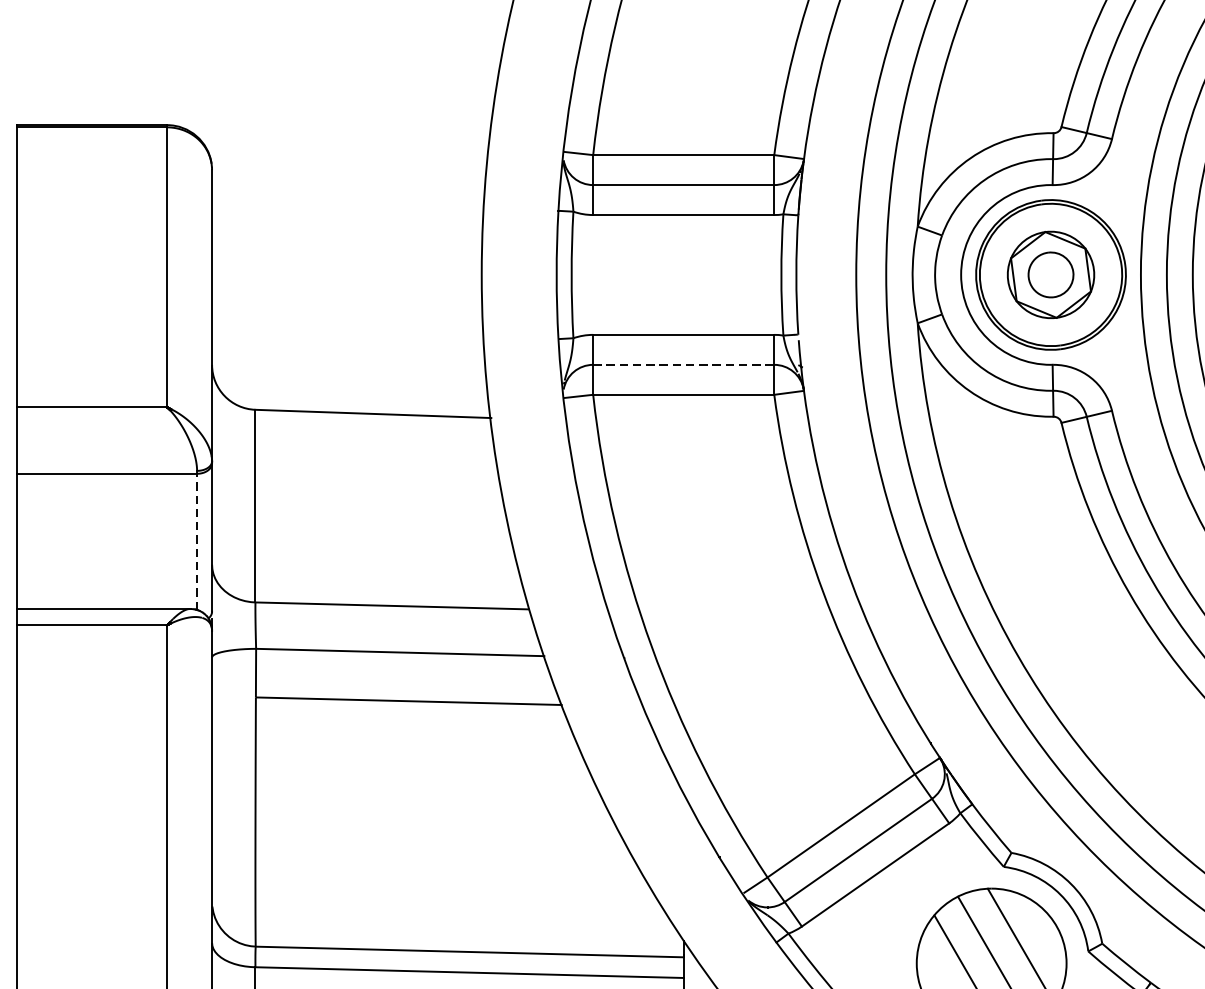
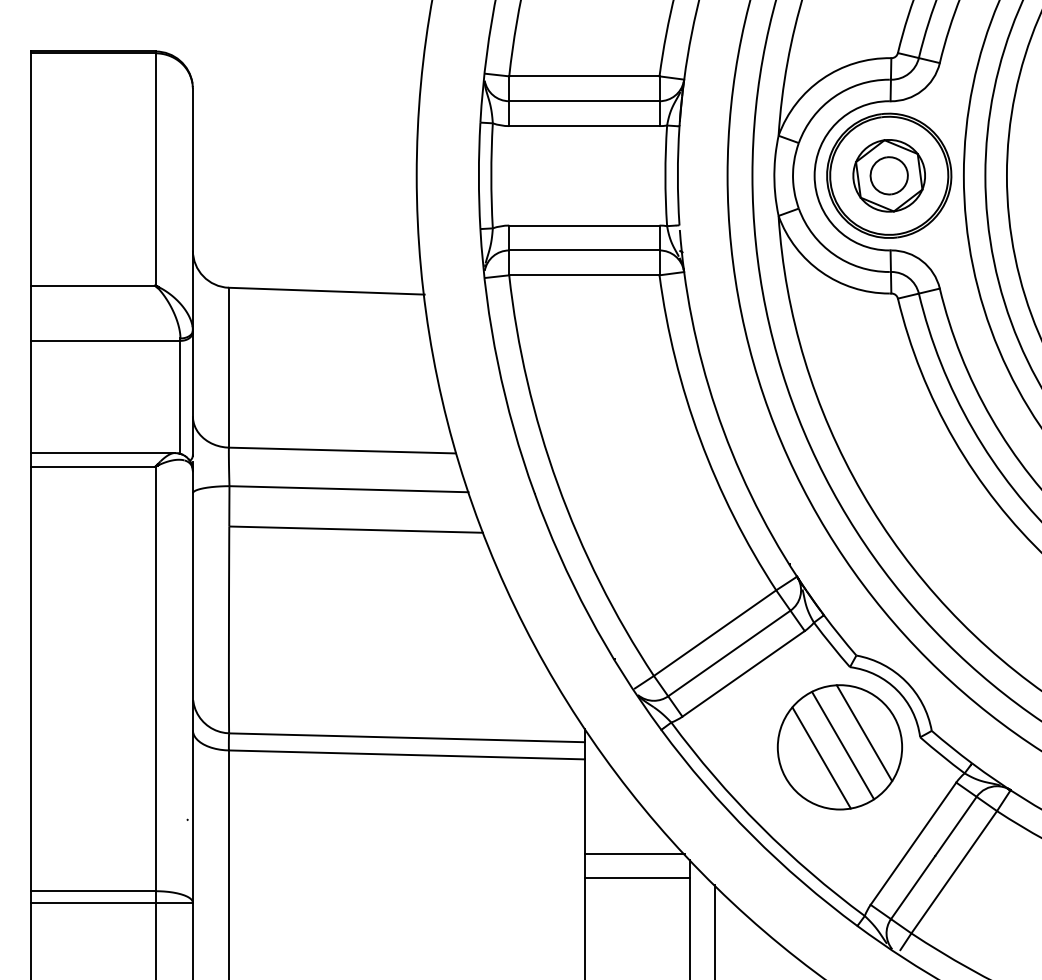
line: (683, 364) -> (584, 250), dashed -> solid
line: (197, 542) -> (180, 397), dashed -> solid

